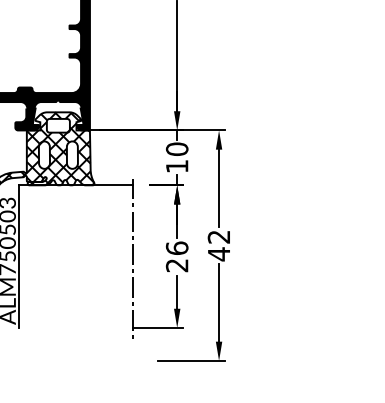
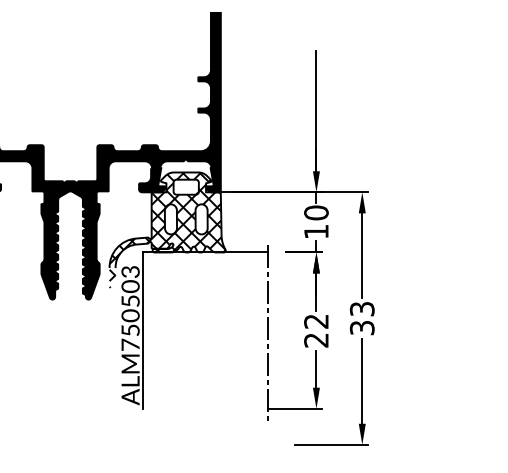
text: (218, 245) -> (361, 318), 42 -> 33
text: (177, 248) -> (316, 321), 26 -> 22

